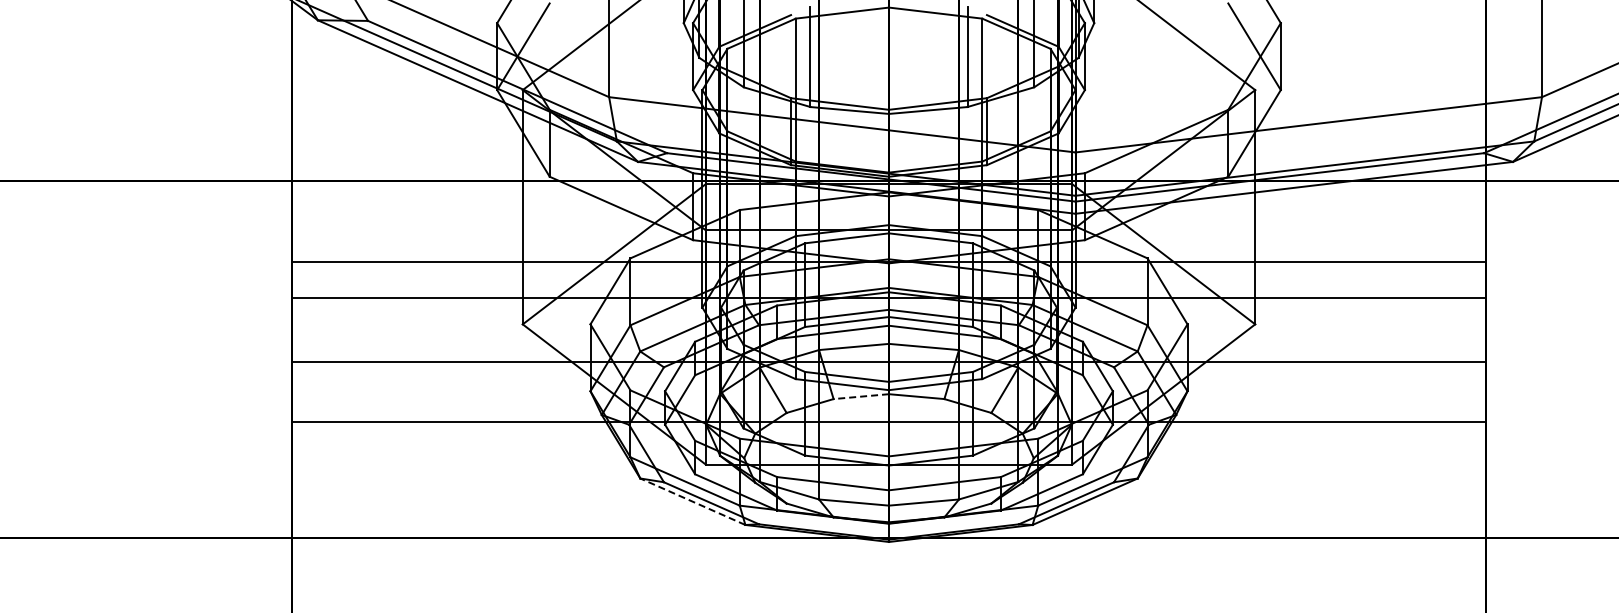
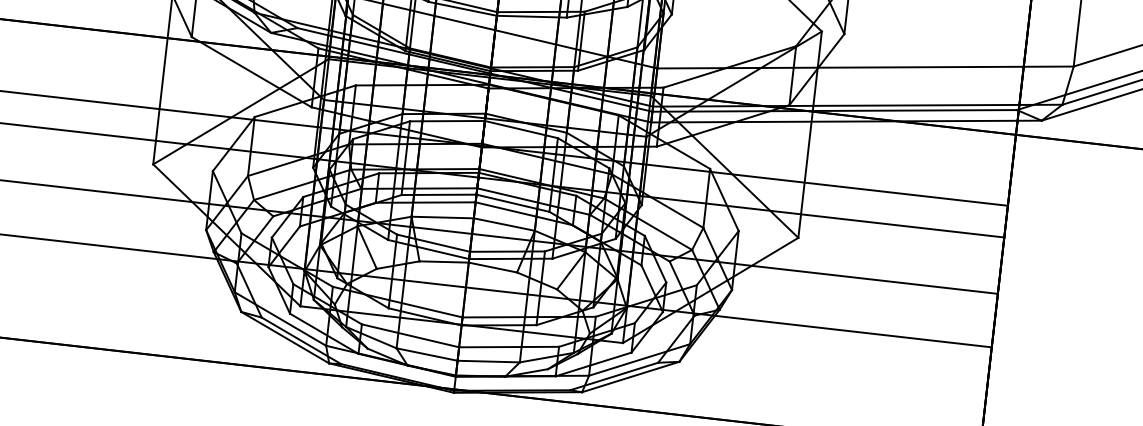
line: (861, 396) -> (444, 261), dashed -> solid
line: (692, 501) -> (284, 337), dashed -> solid

